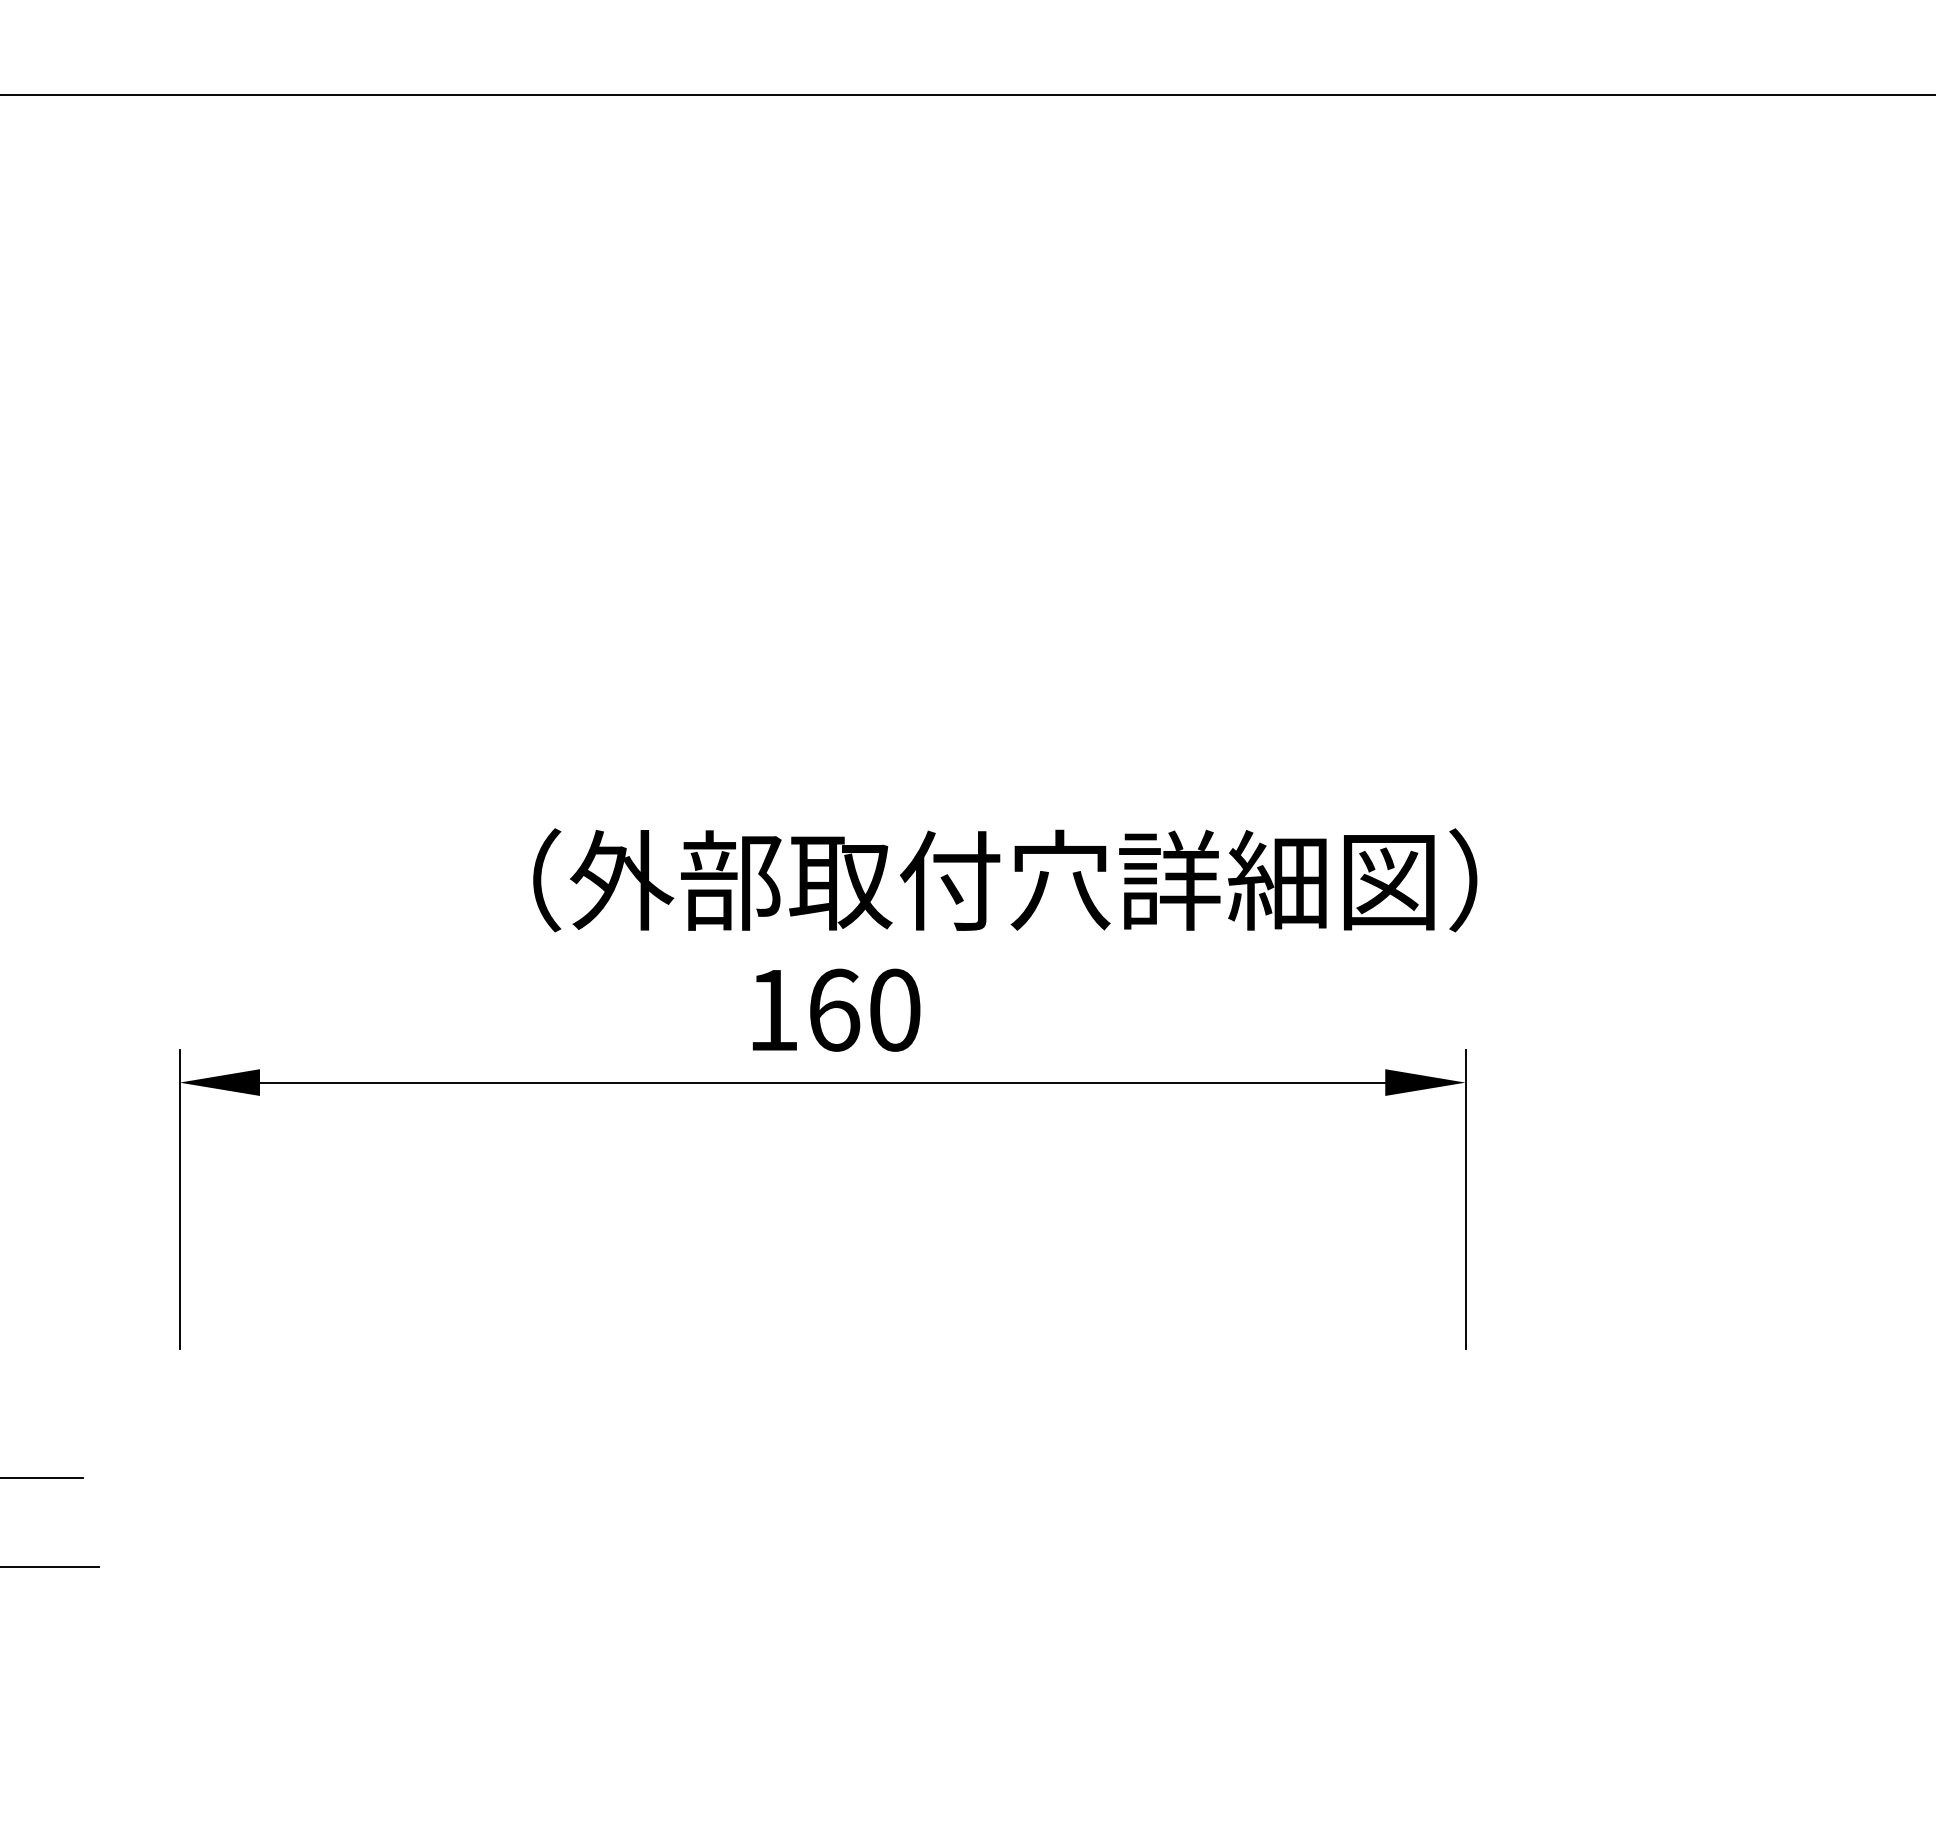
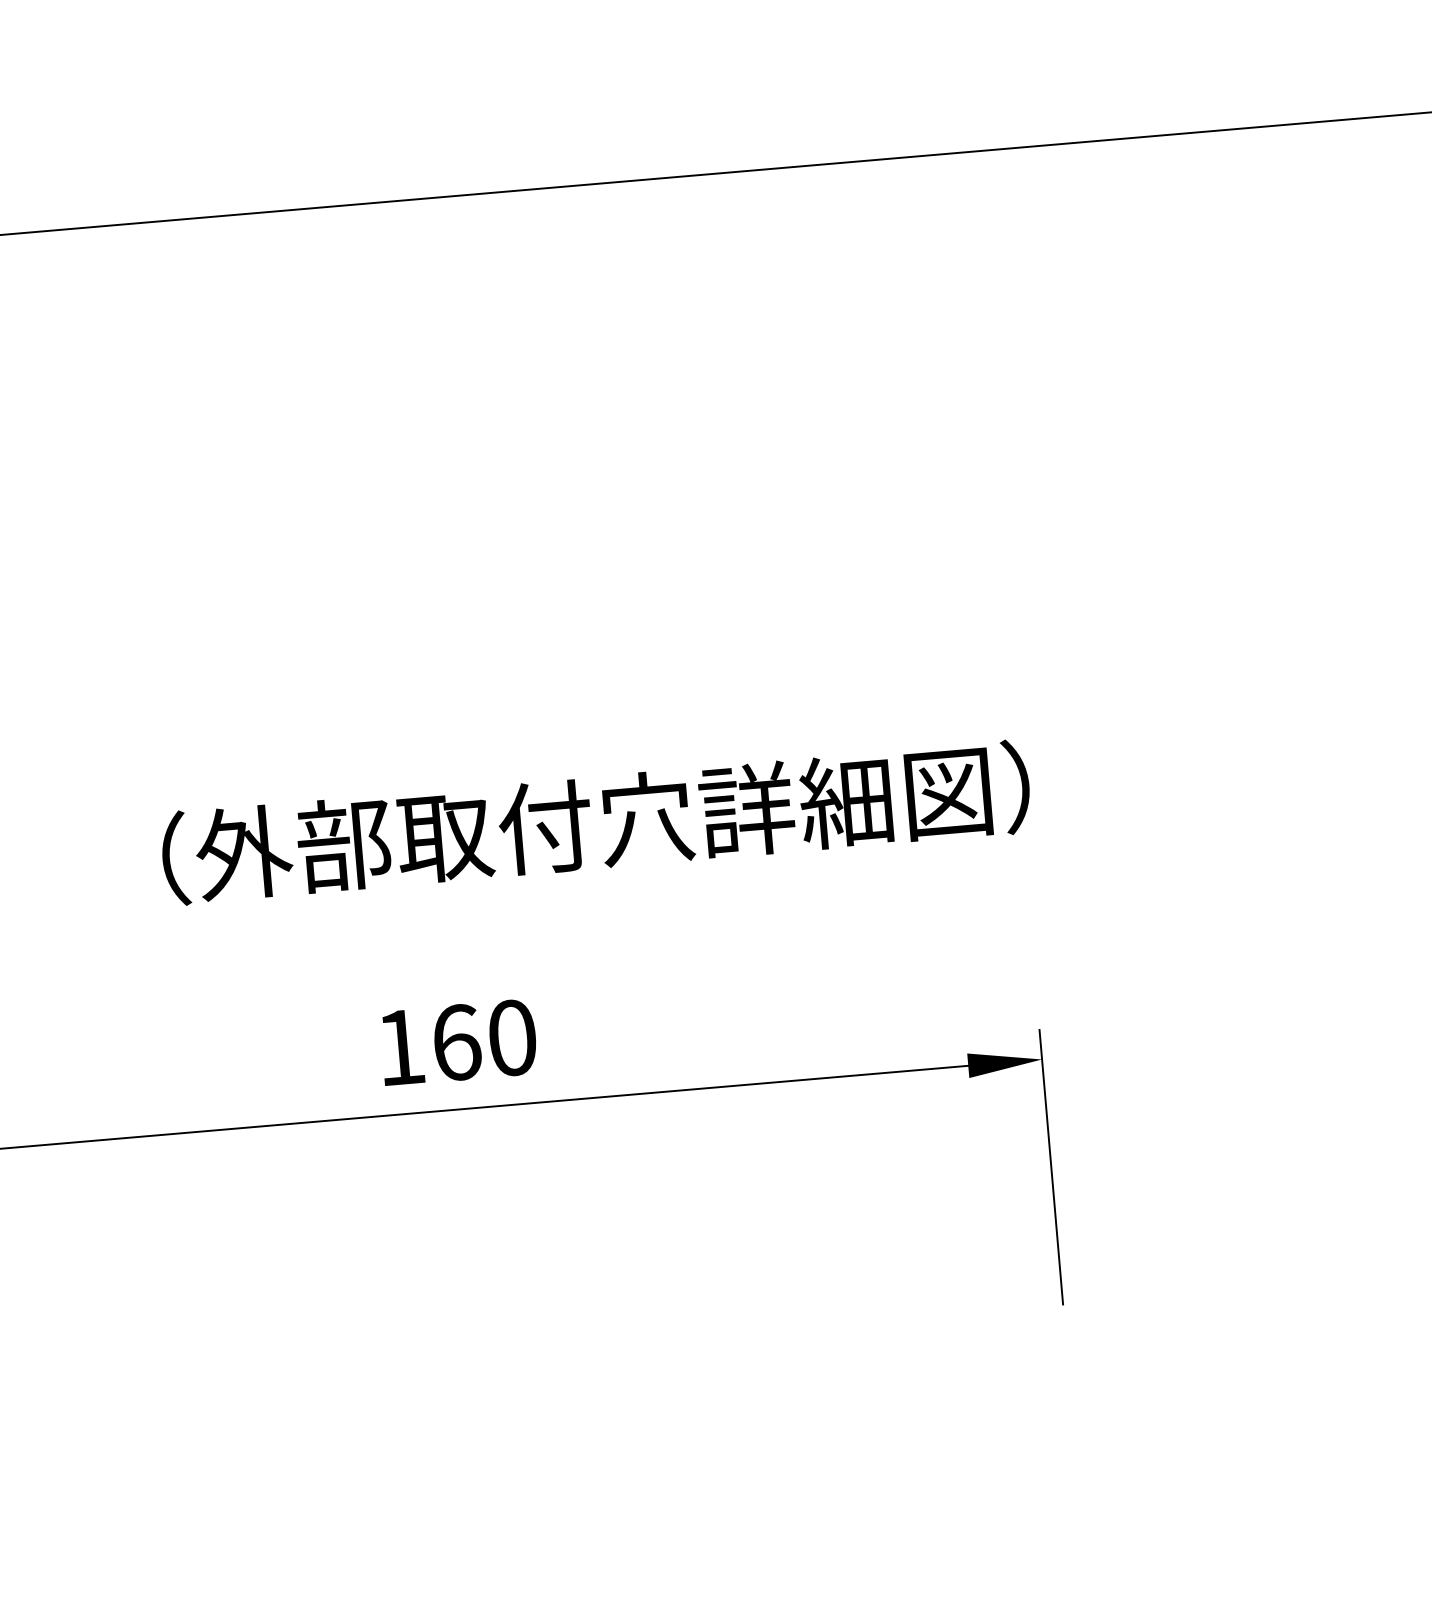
text: (1005, 880) -> (596, 822), moved

